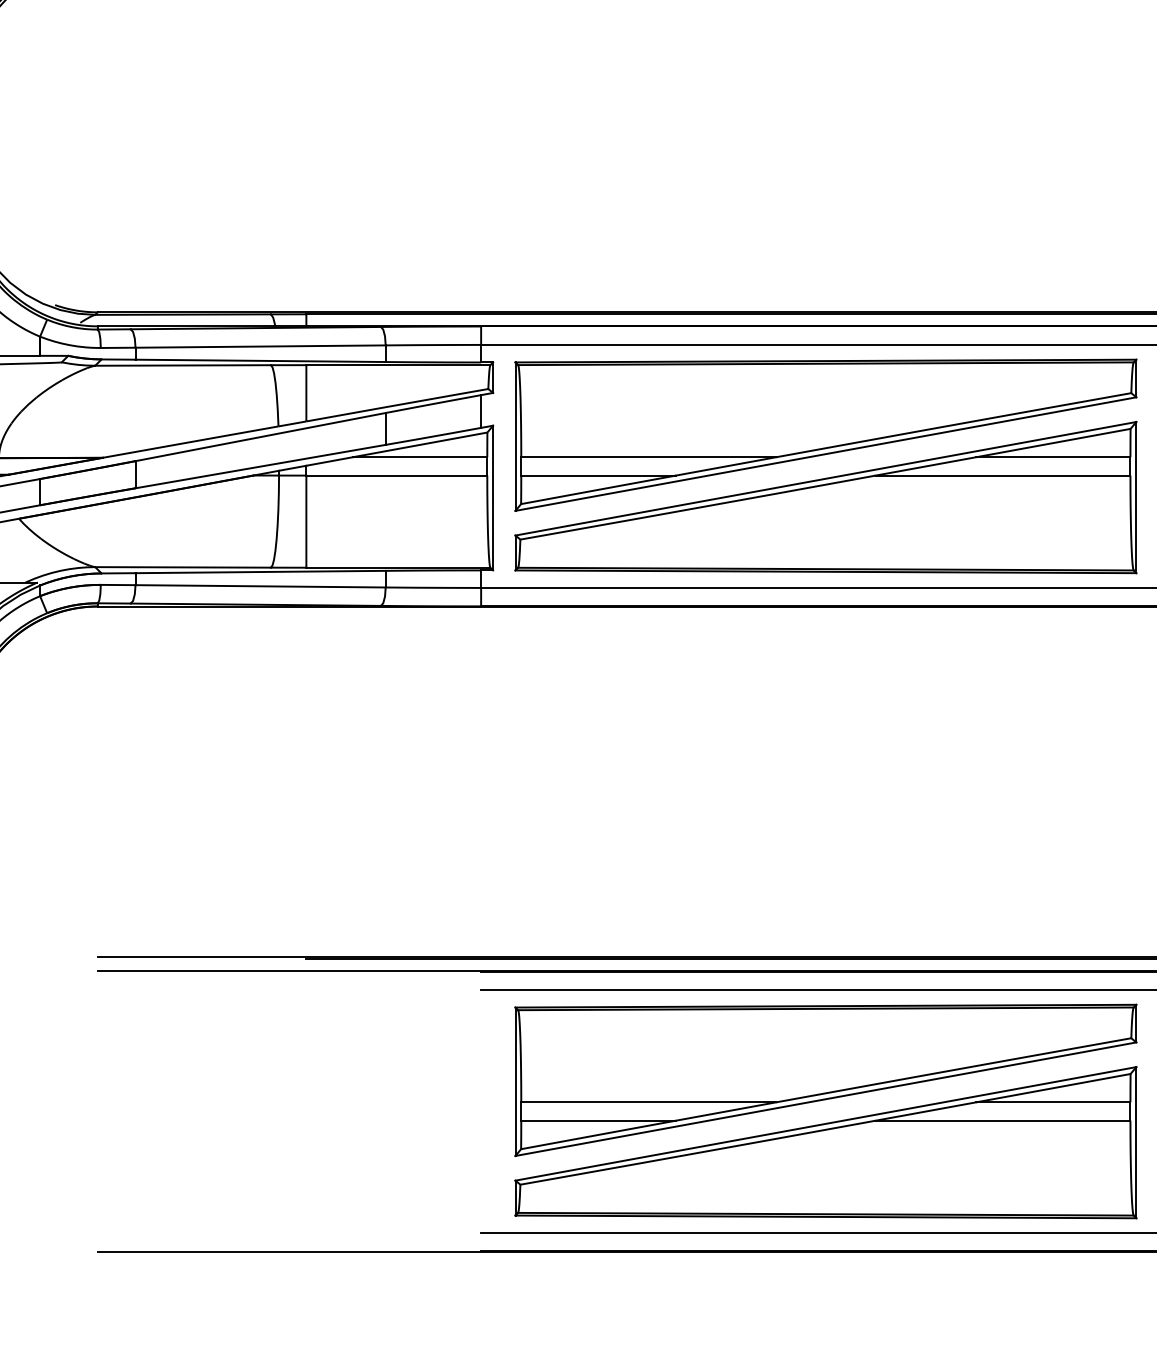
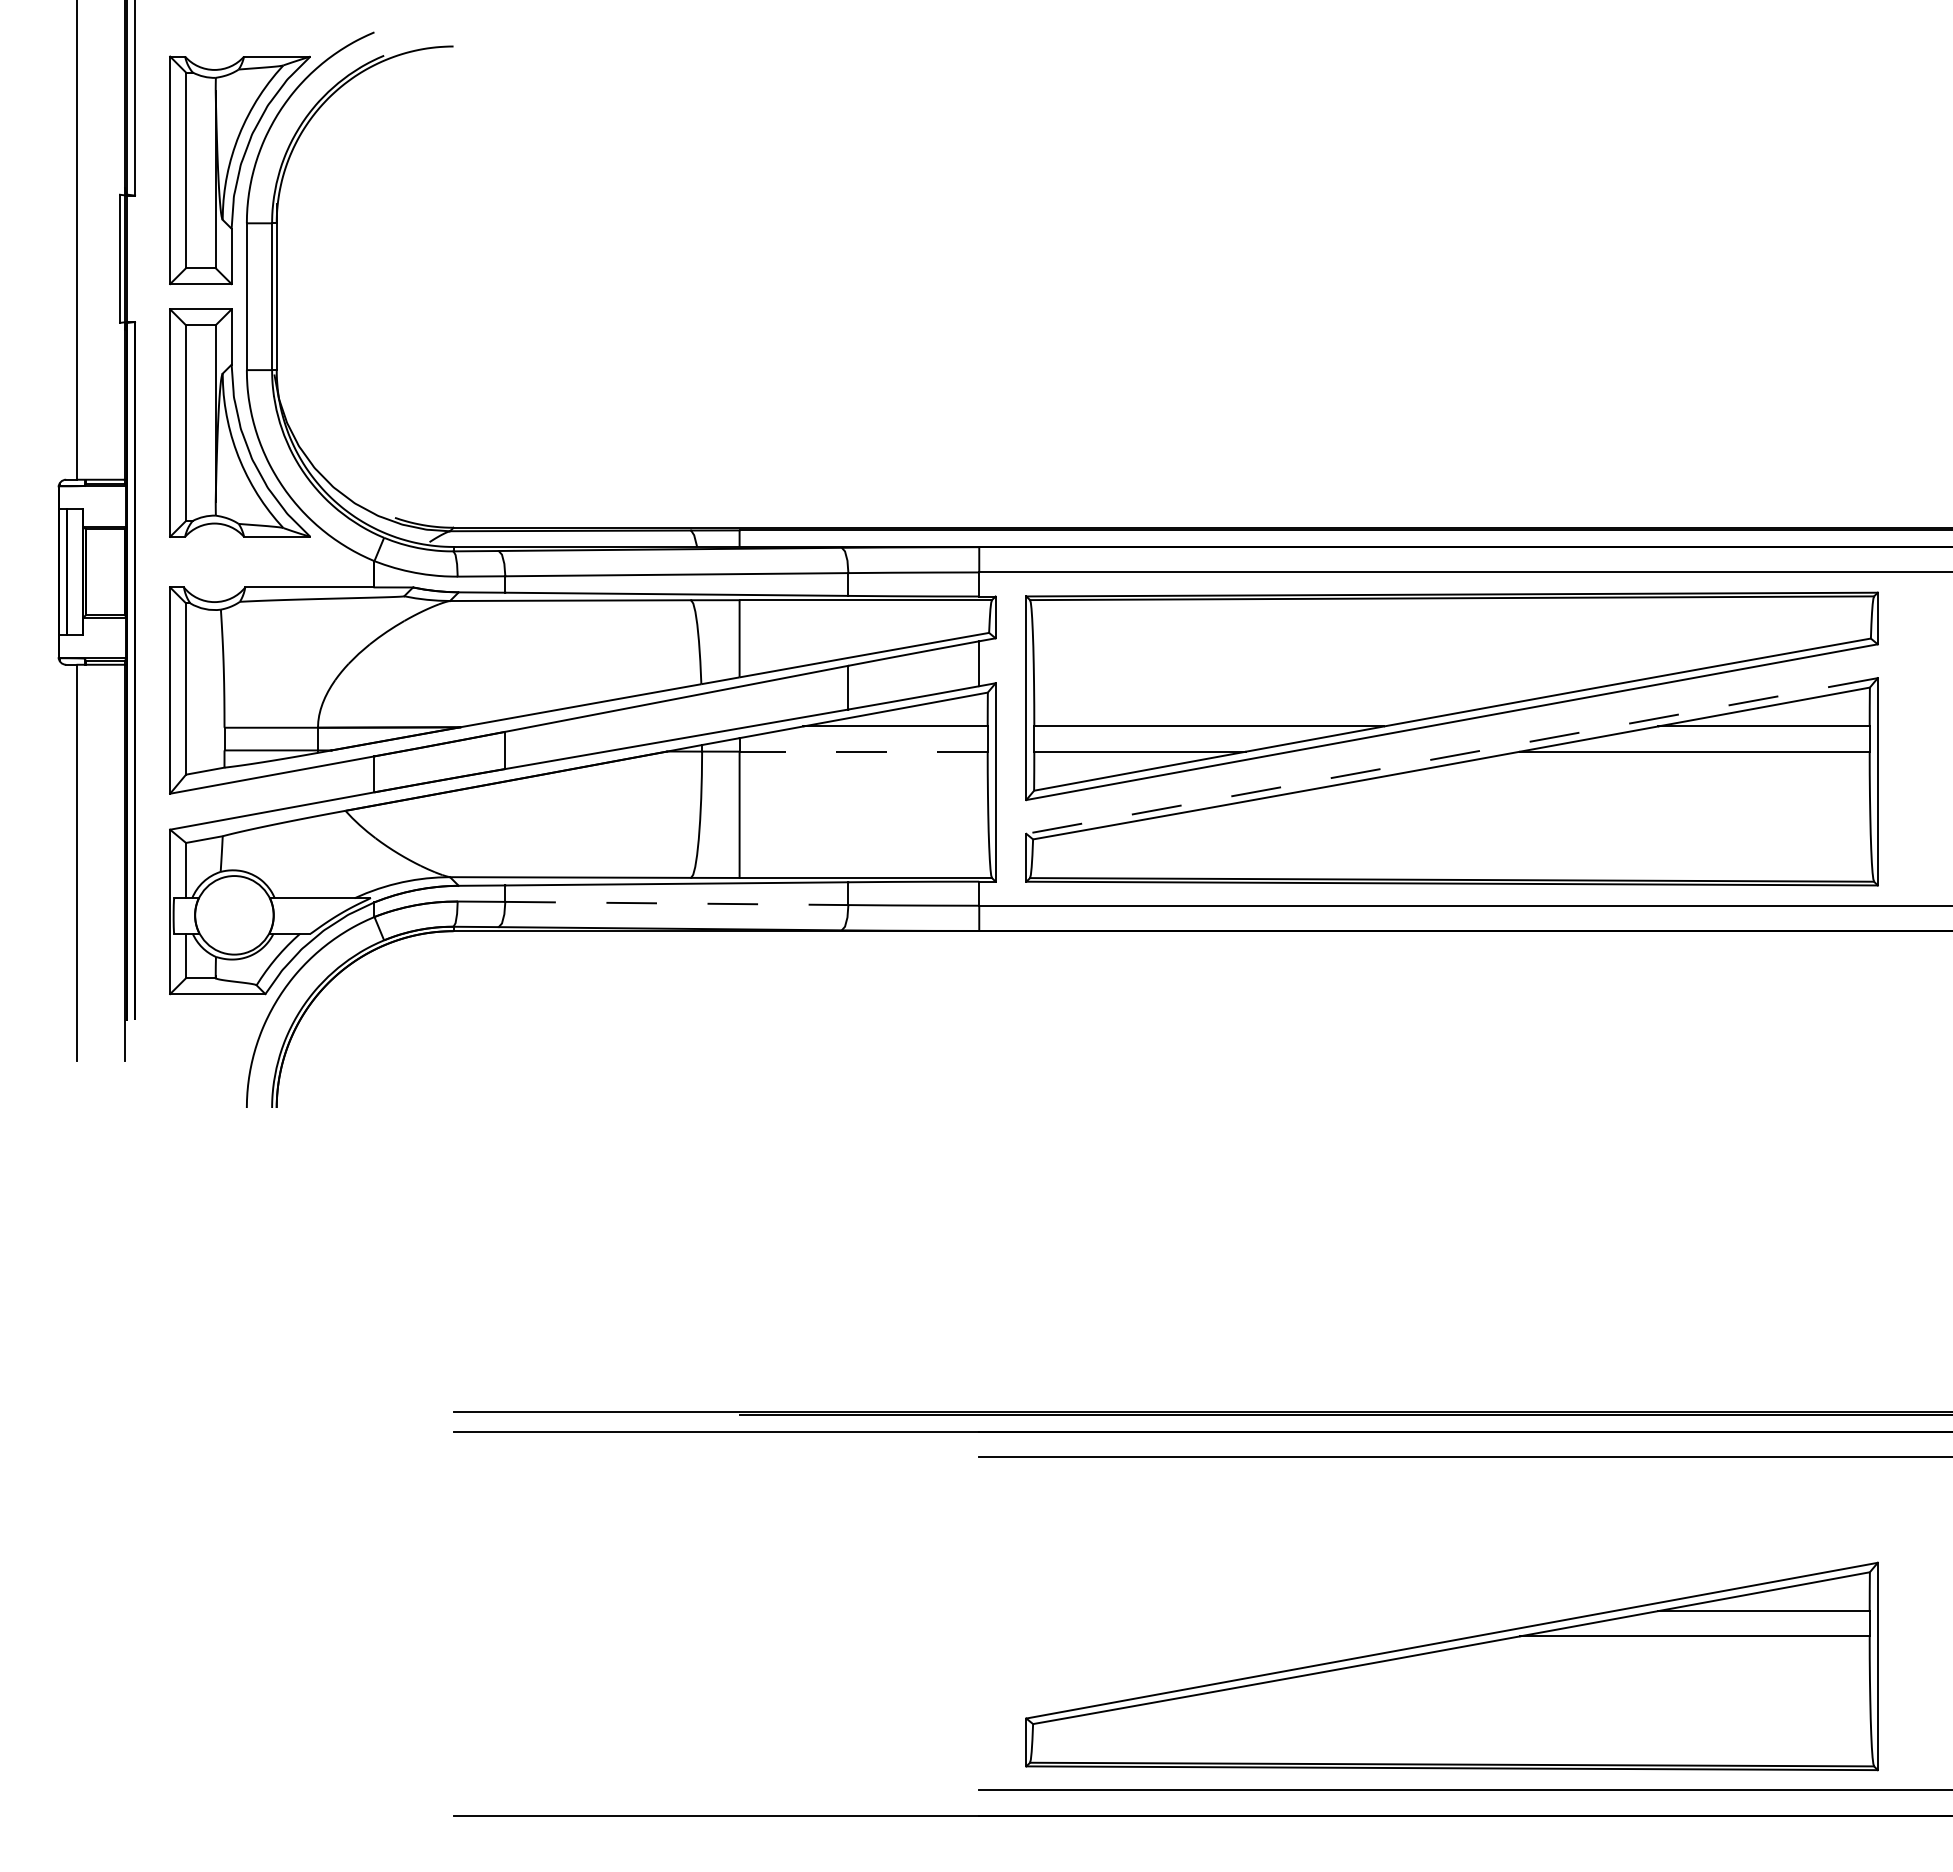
line: (396, 475) -> (863, 751), solid -> dashed
line: (826, 479) -> (1452, 756), solid -> dashed
line: (260, 586) -> (676, 903), solid -> dashed
part: (825, 1080) -> (1451, 1580), removed

